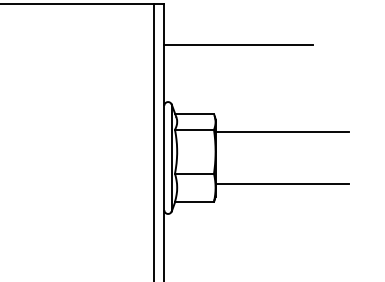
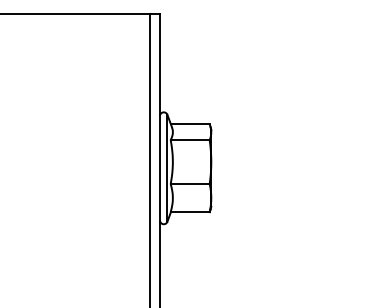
line: (237, 45) -> (233, 55), removed
line: (281, 132) -> (277, 142), removed
line: (281, 183) -> (277, 193), removed

